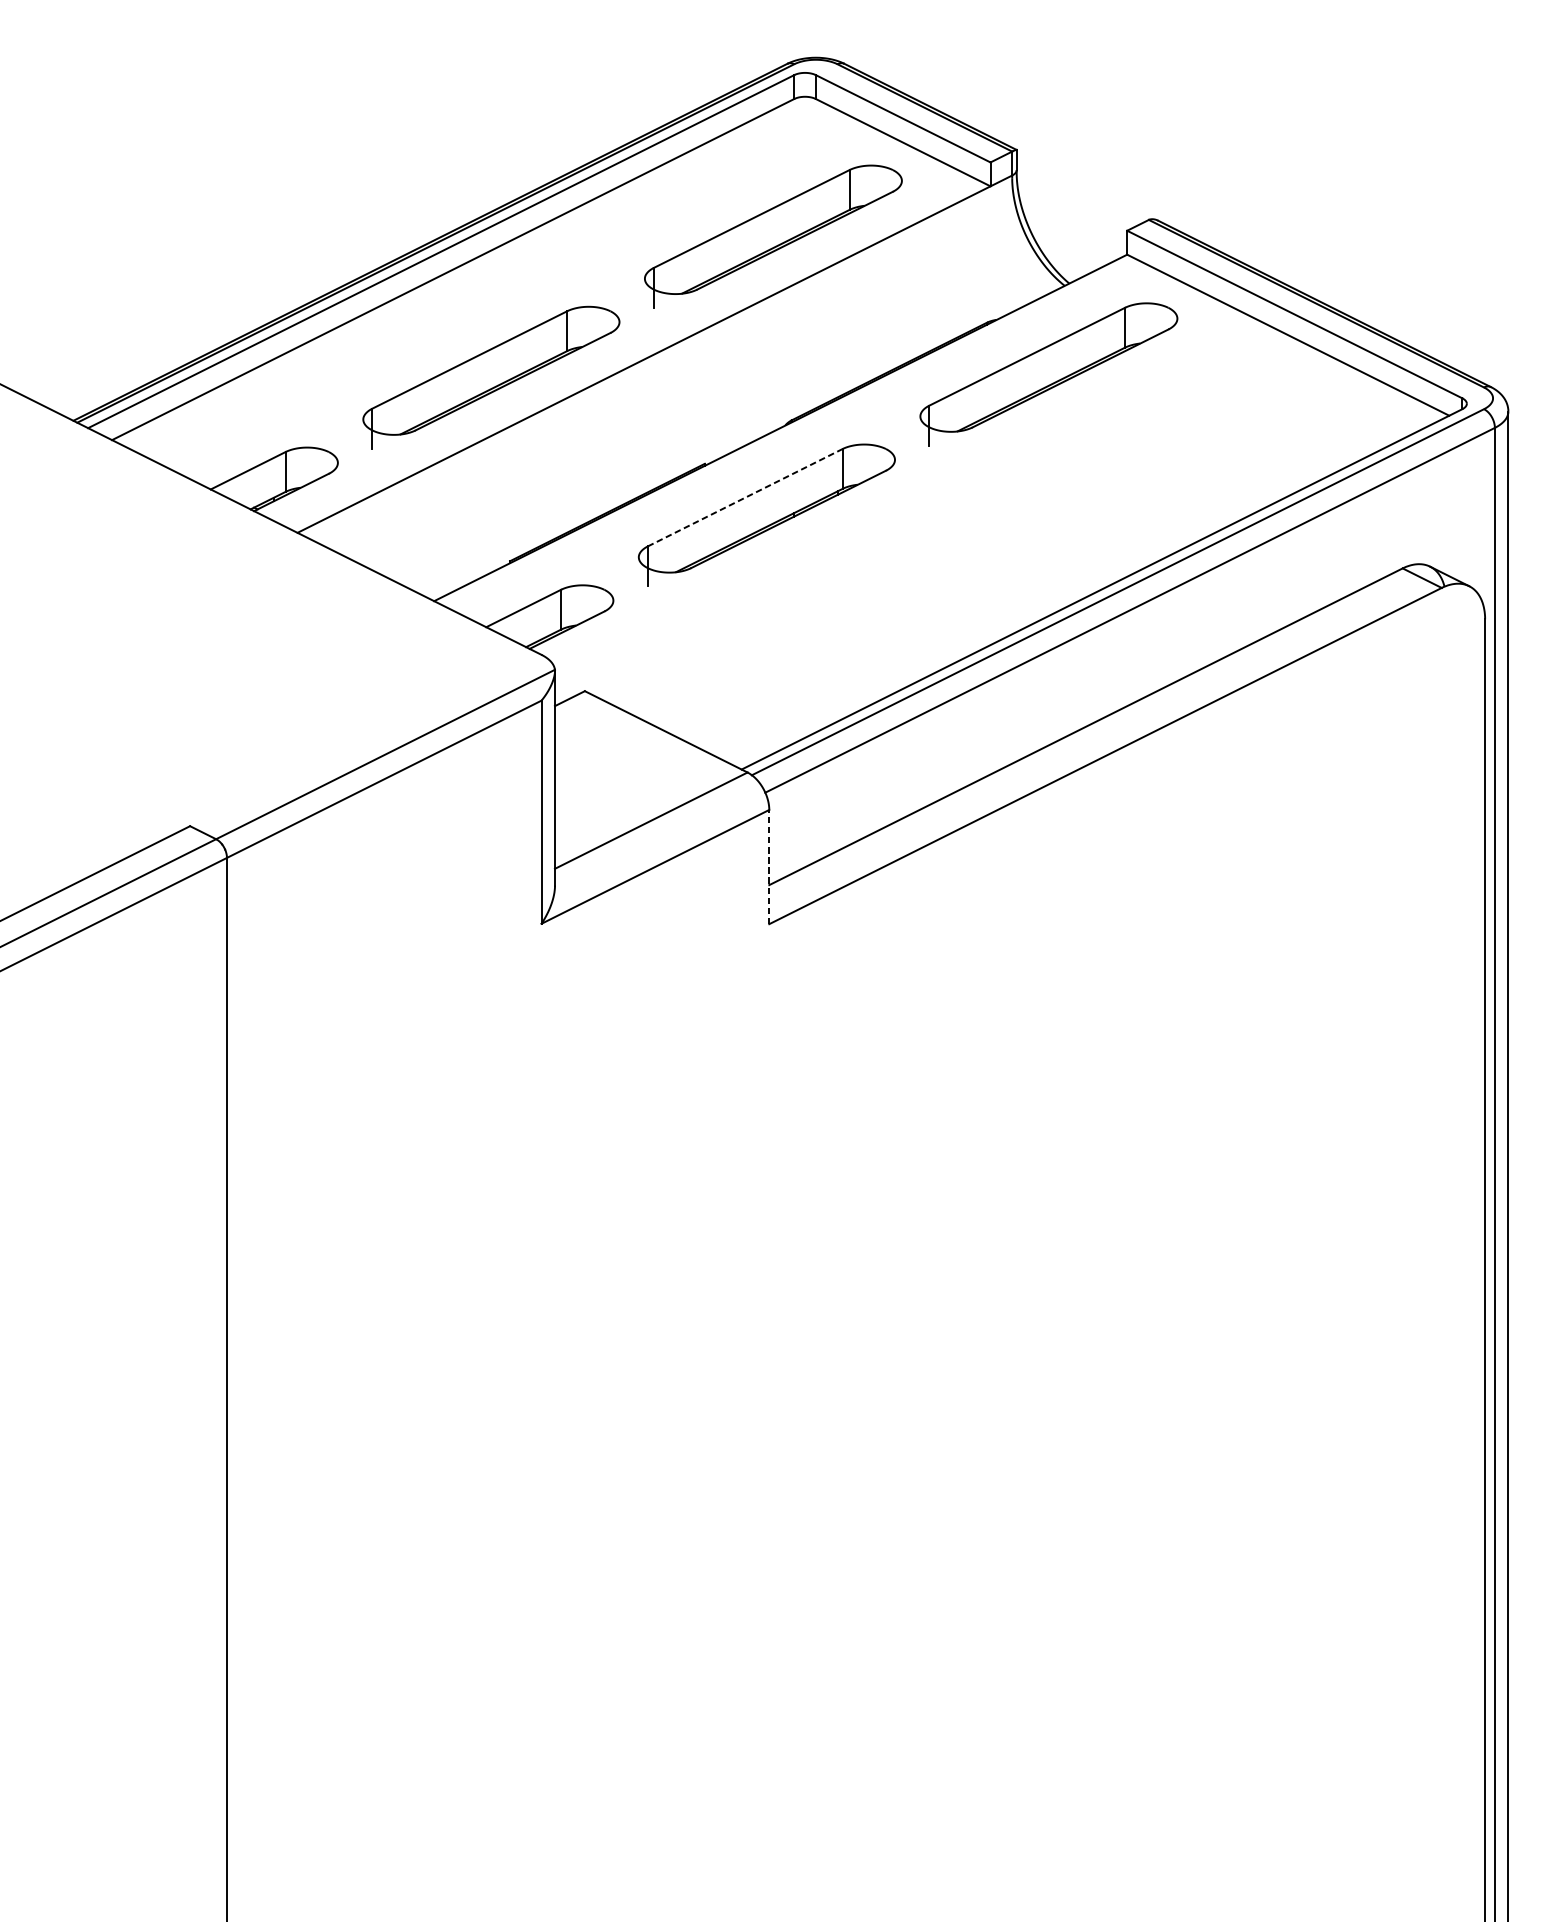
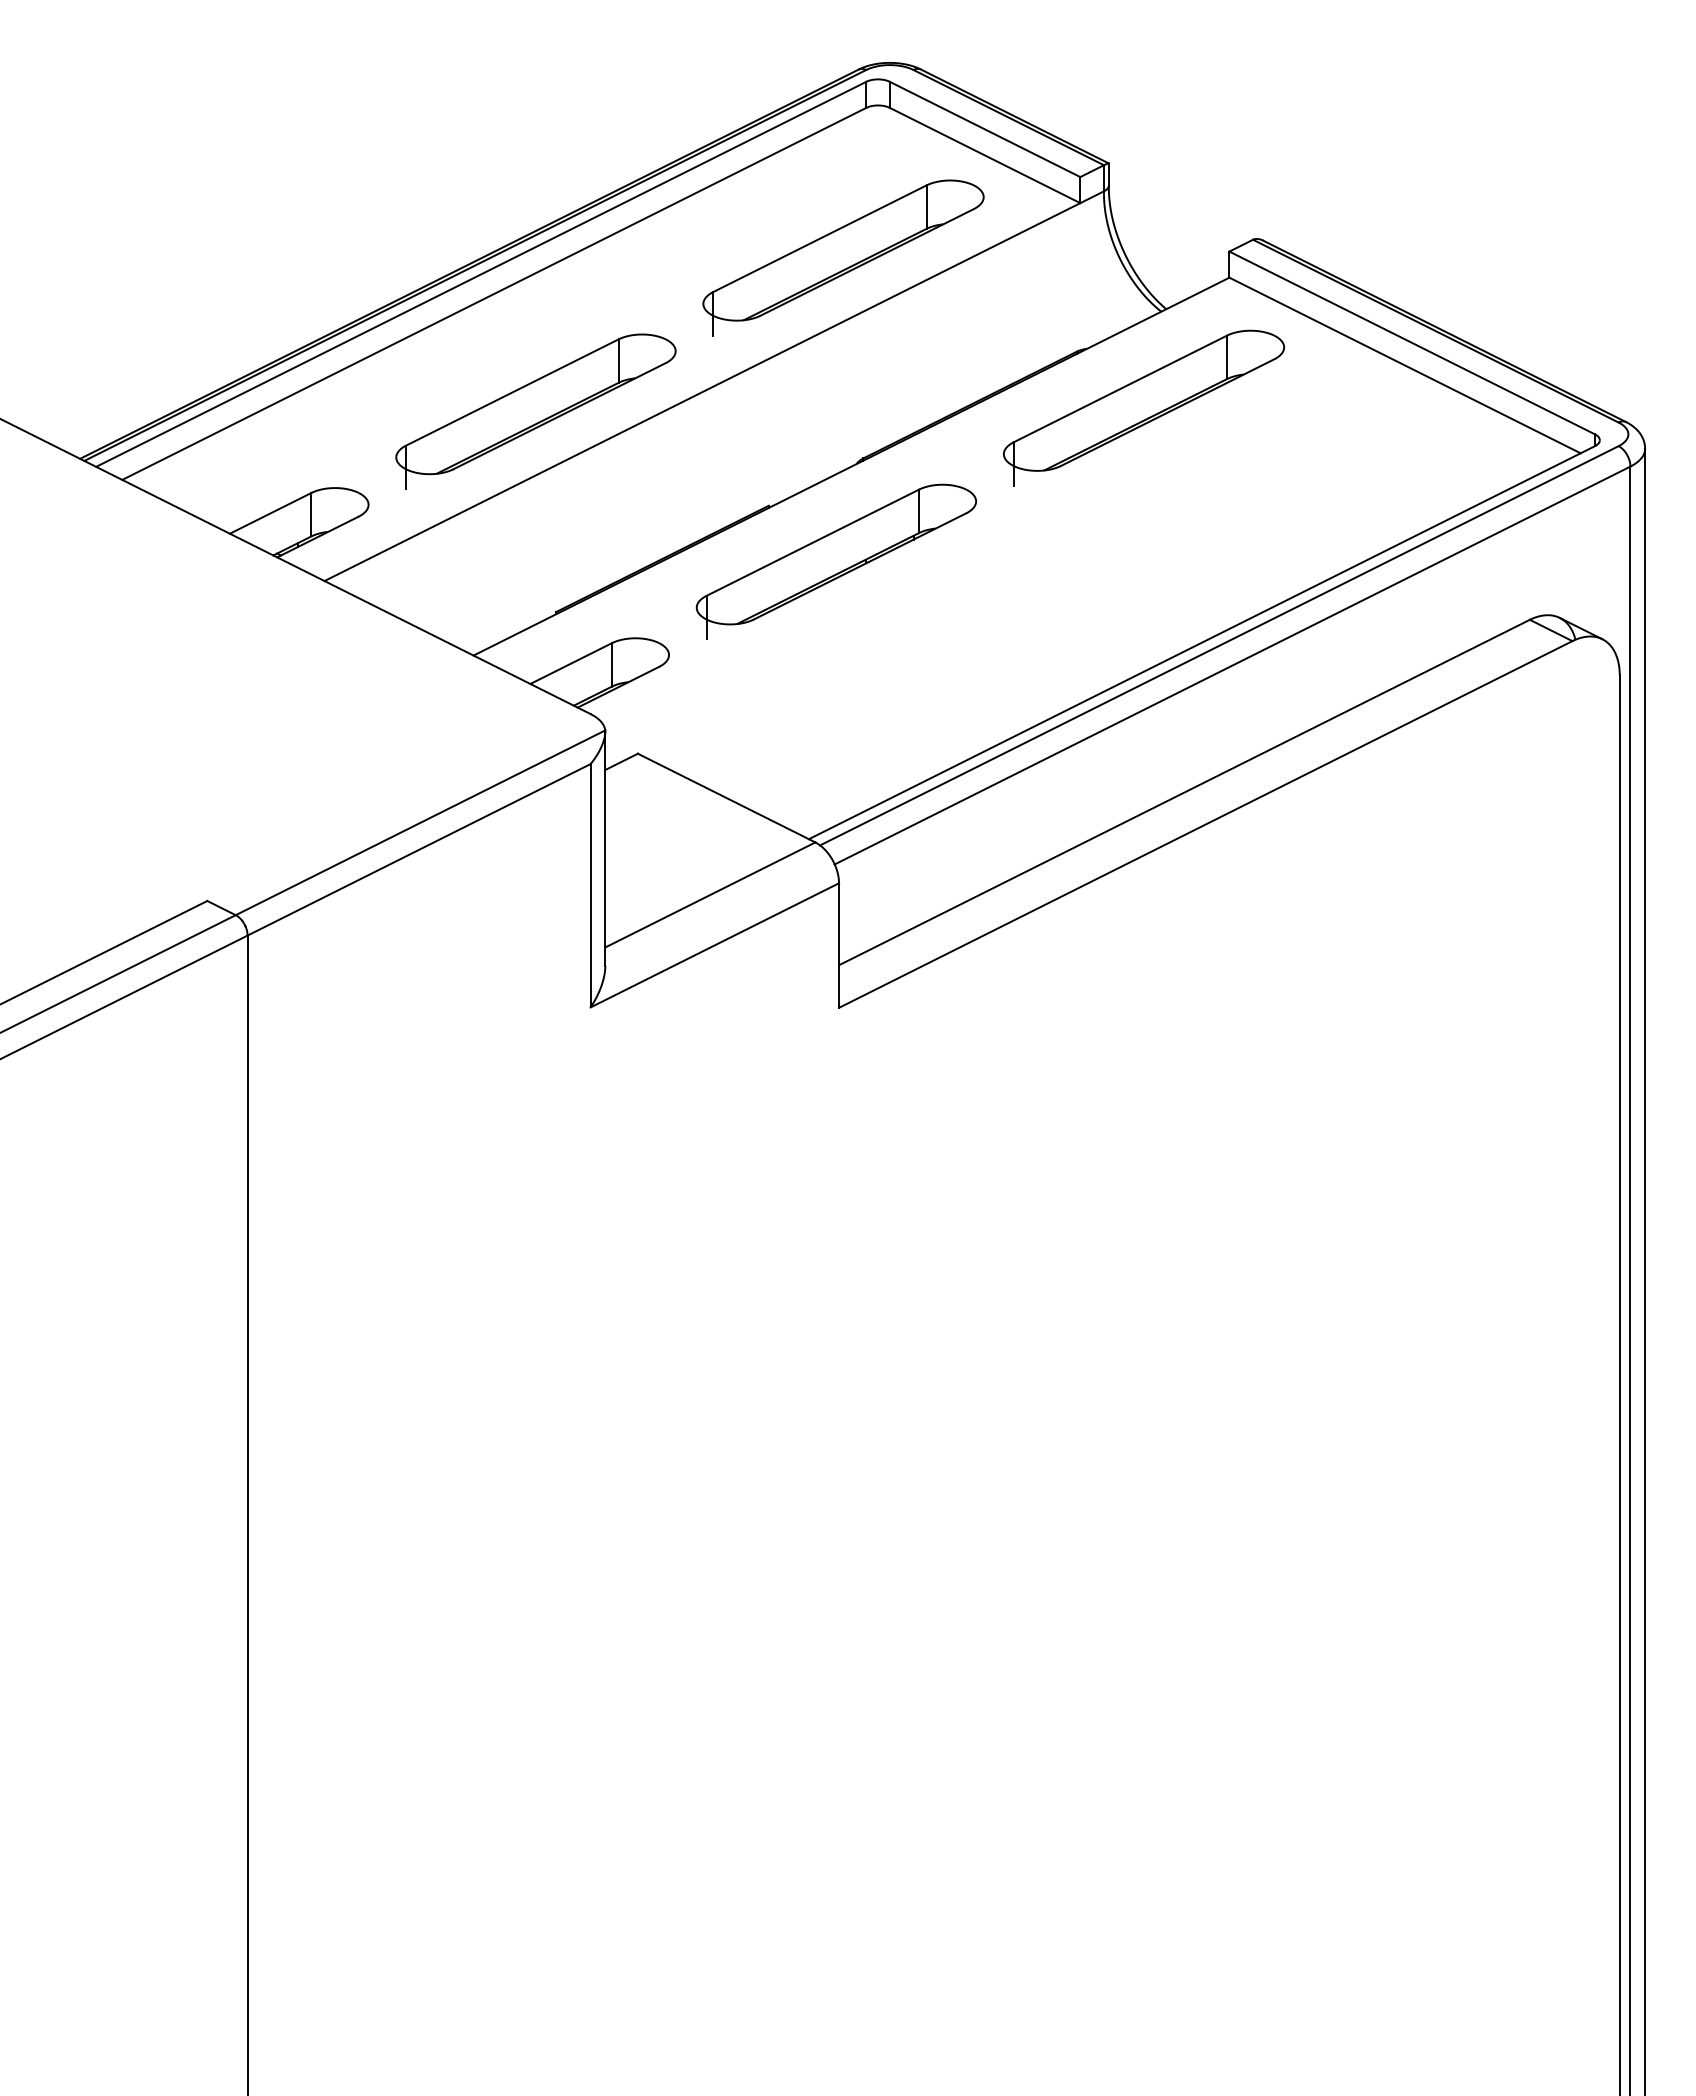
line: (744, 497) -> (812, 542), dashed -> solid
line: (769, 867) -> (839, 945), dashed -> solid

